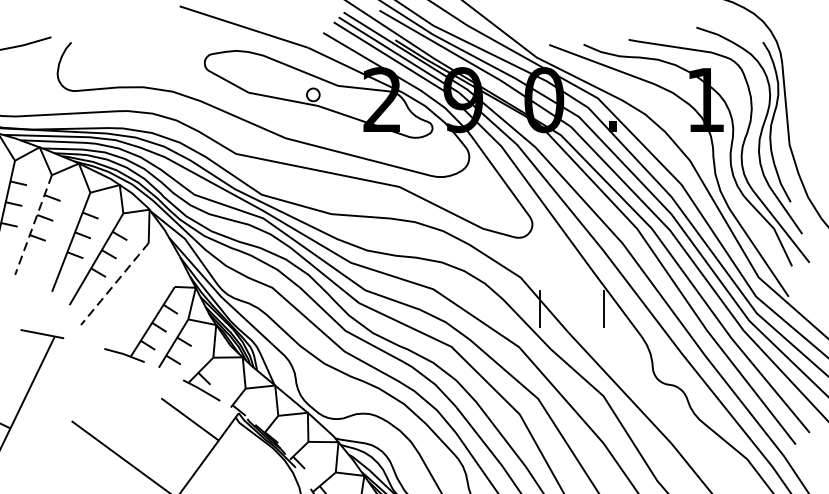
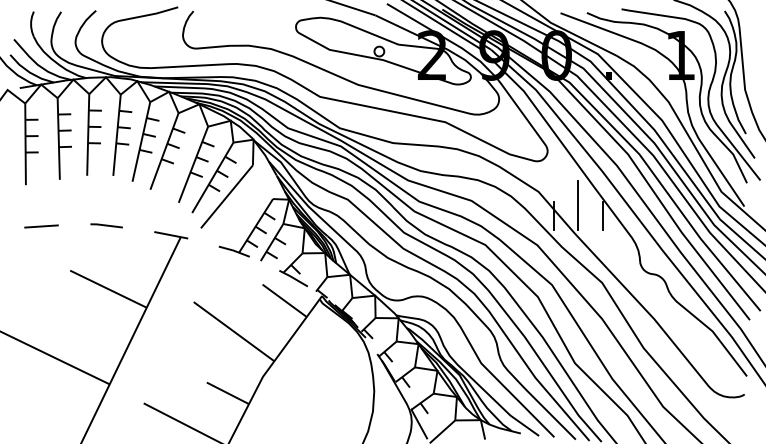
line: (33, 225) -> (164, 151), dashed -> solid
line: (114, 283) -> (226, 196), dashed -> solid
line: (572, 294) -> (578, 204), added

